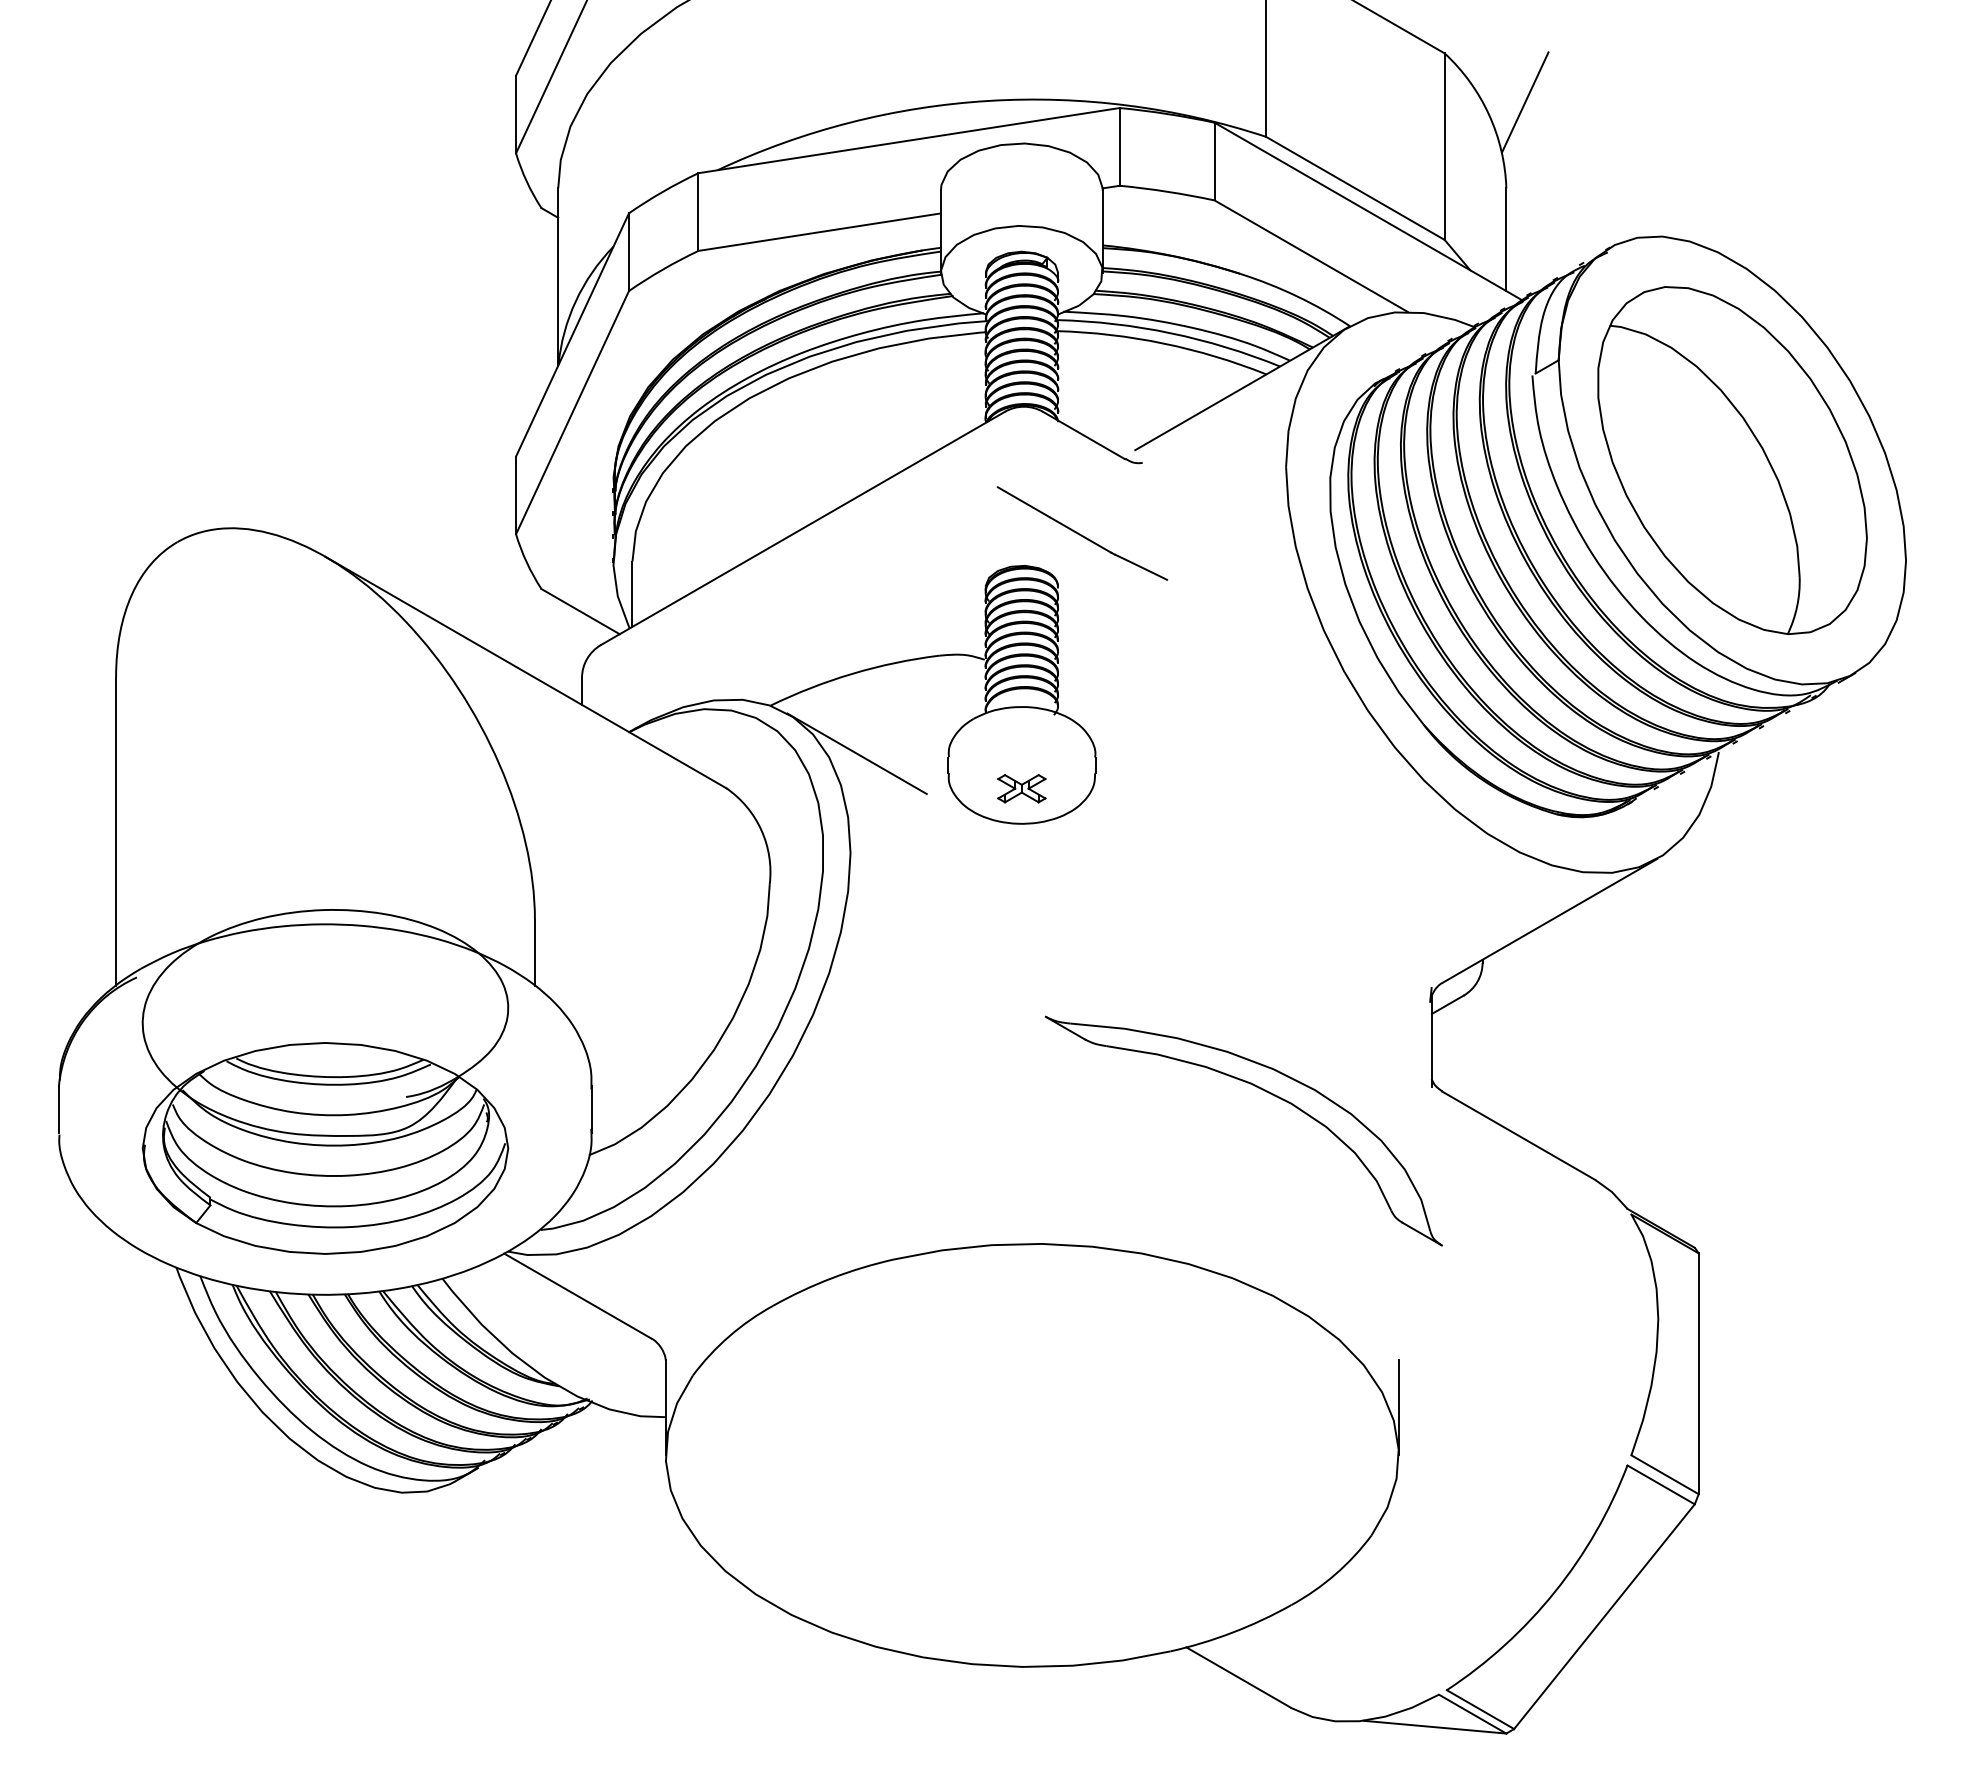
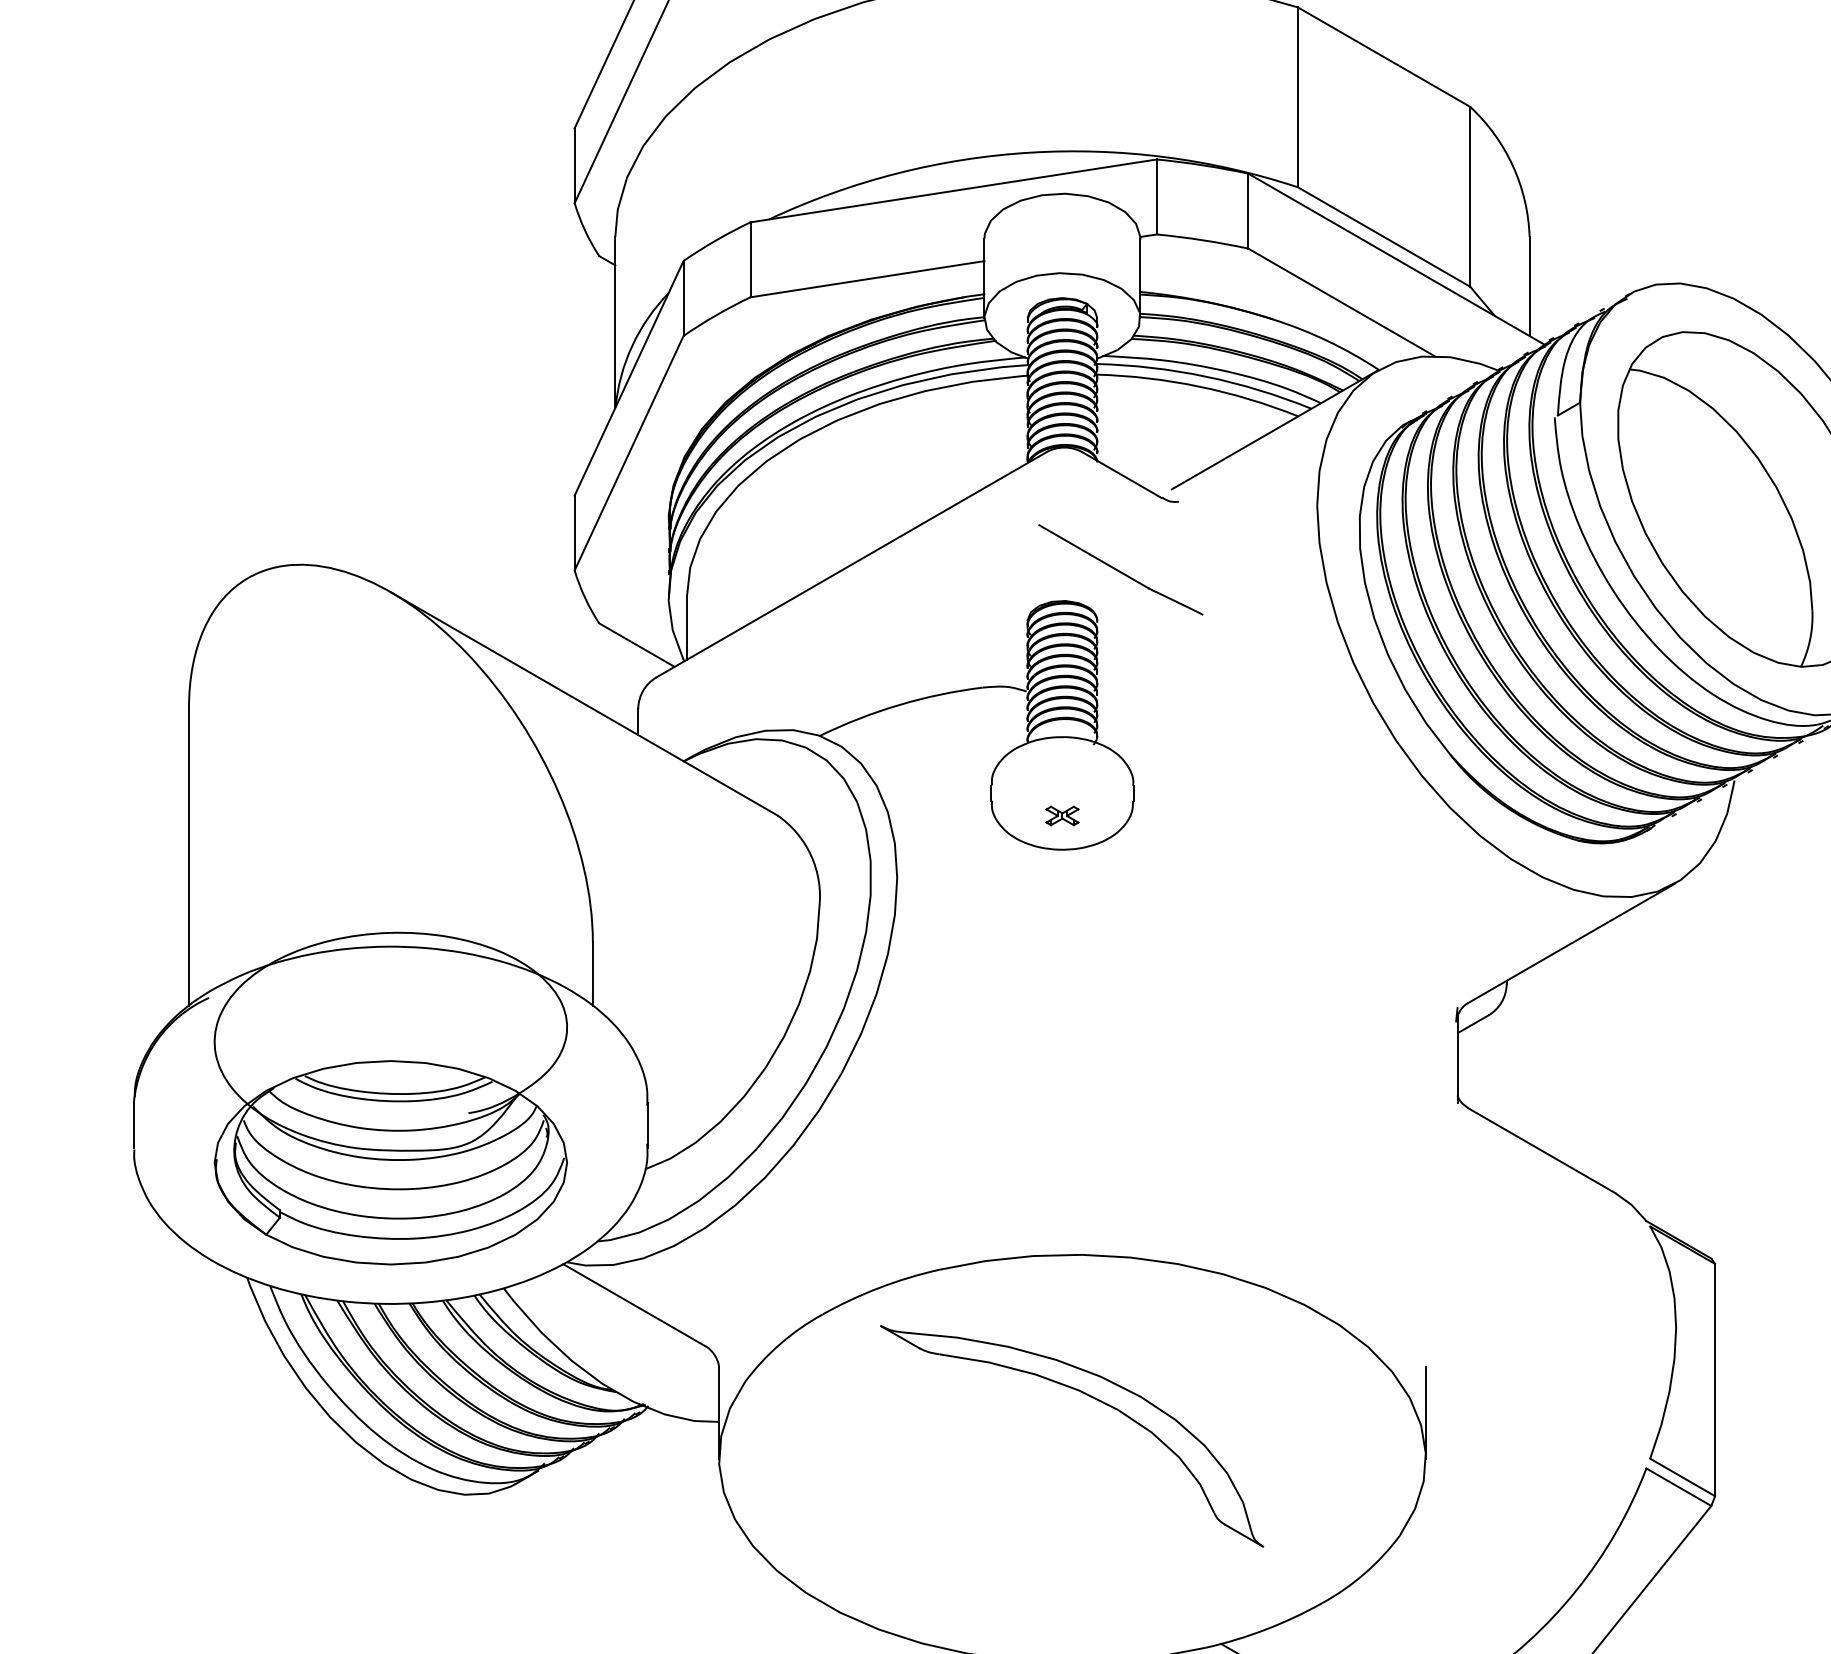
line: (1525, 102) -> (1548, 154), removed
line: (856, 753) -> (902, 781), removed
part: (1021, 788) -> (1062, 815), size x0.7
part: (1262, 1090) -> (1090, 1397), moved

